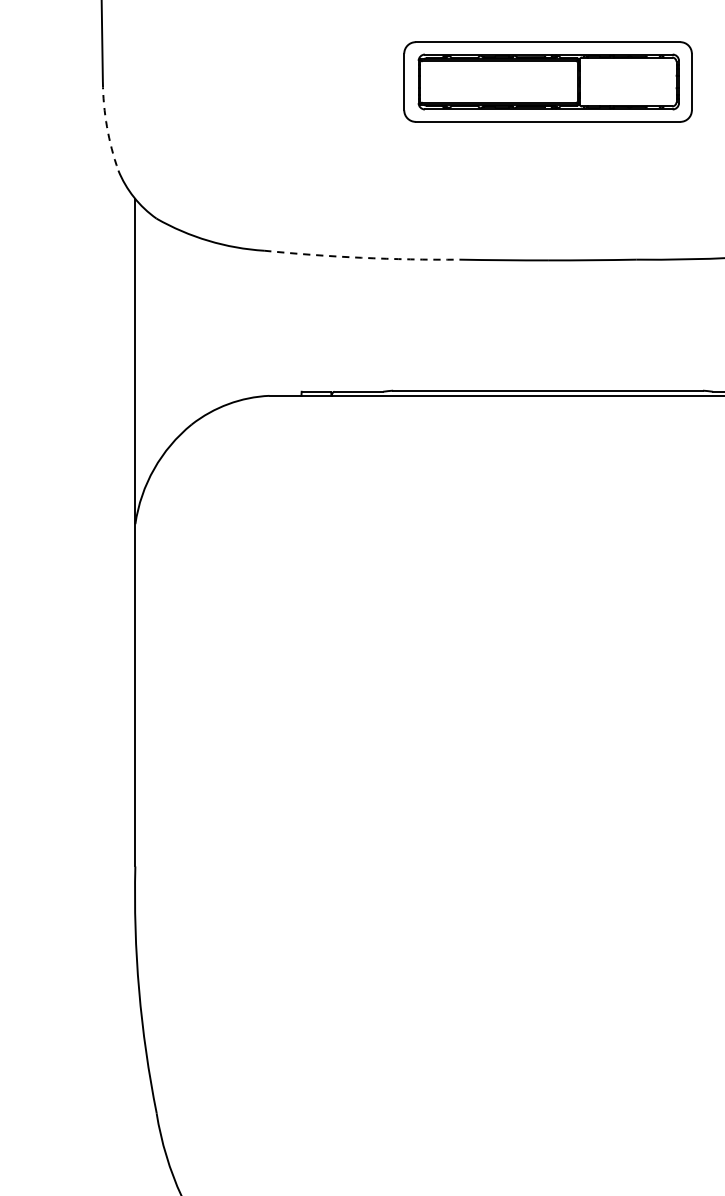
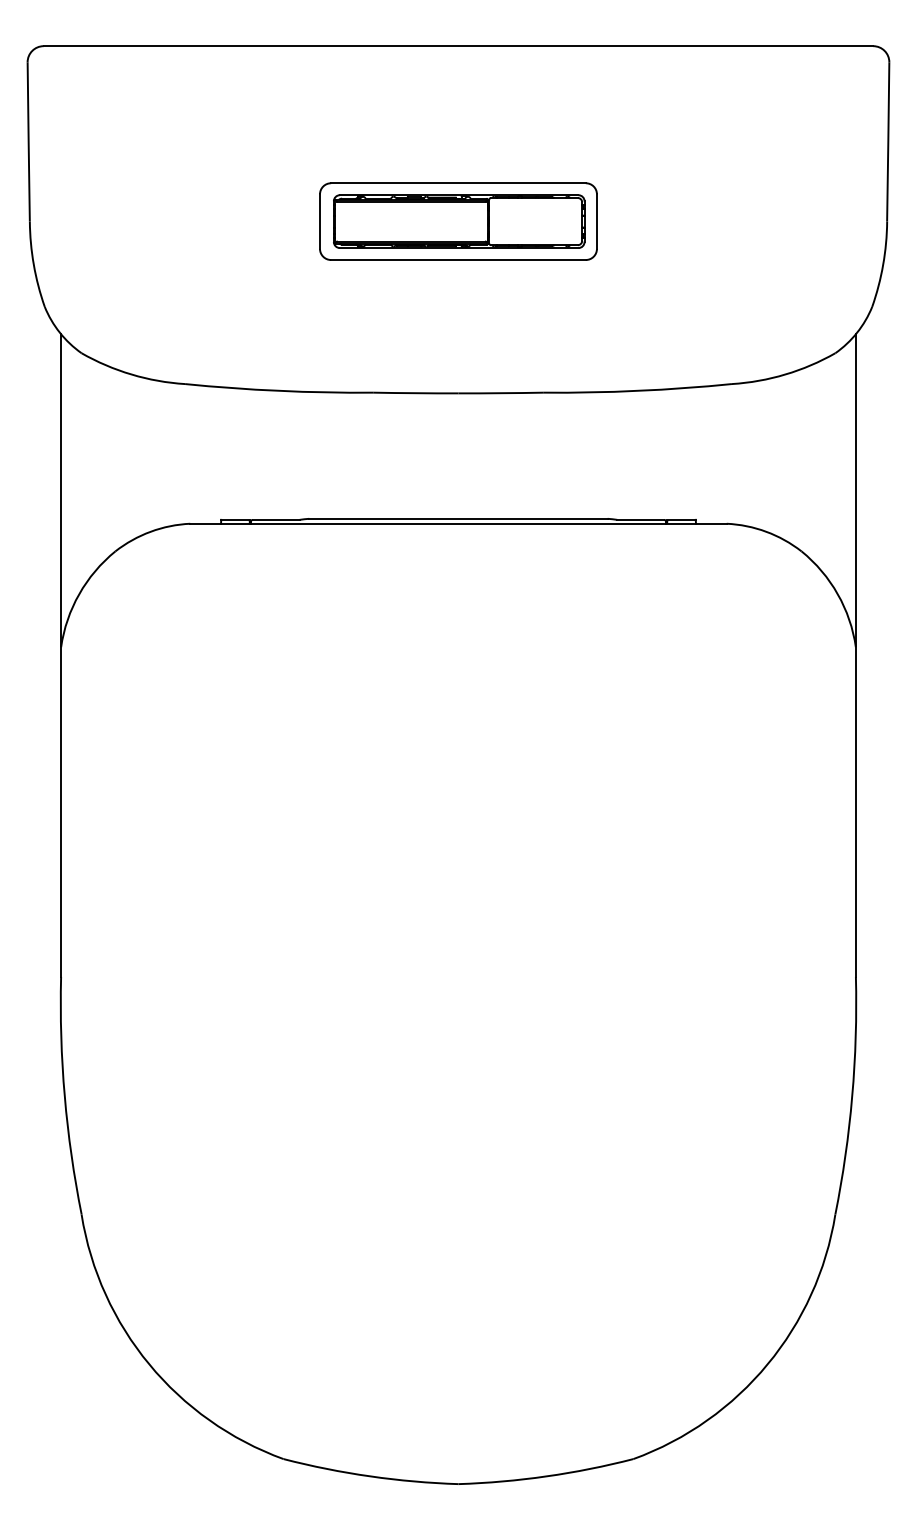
arc: (106, 126) -> (33, 264), dashed -> solid
arc: (362, 257) -> (279, 390), dashed -> solid

